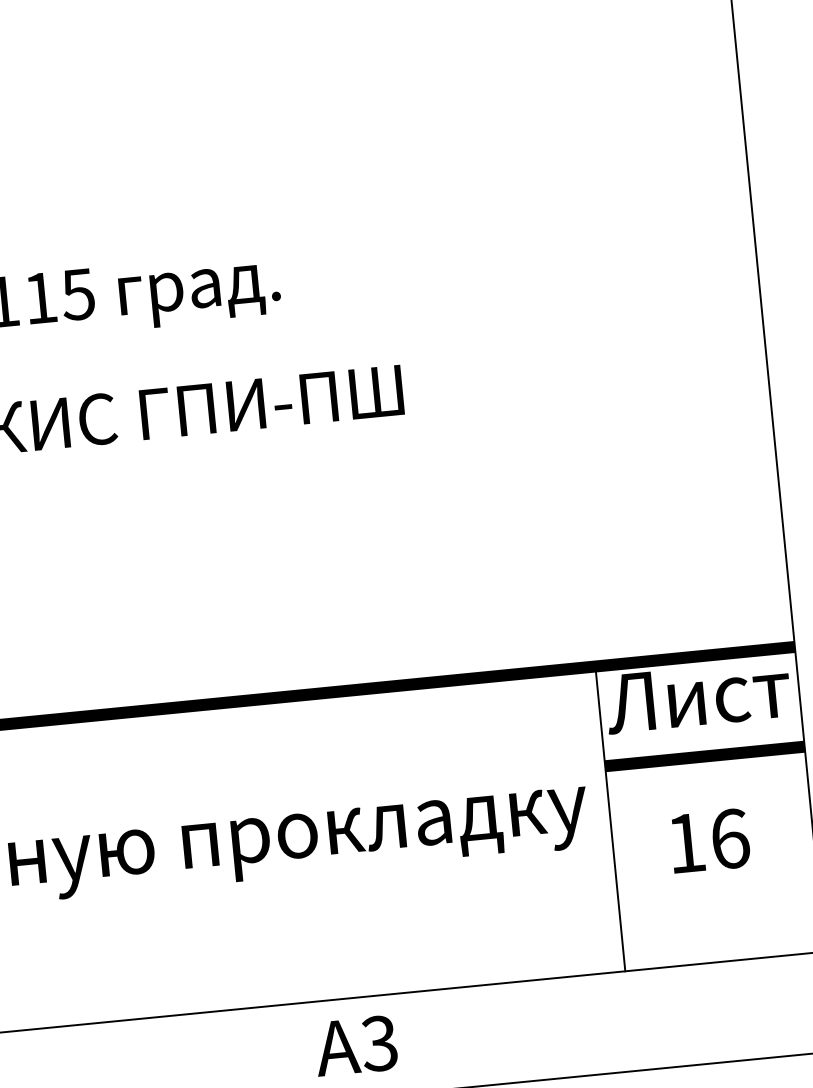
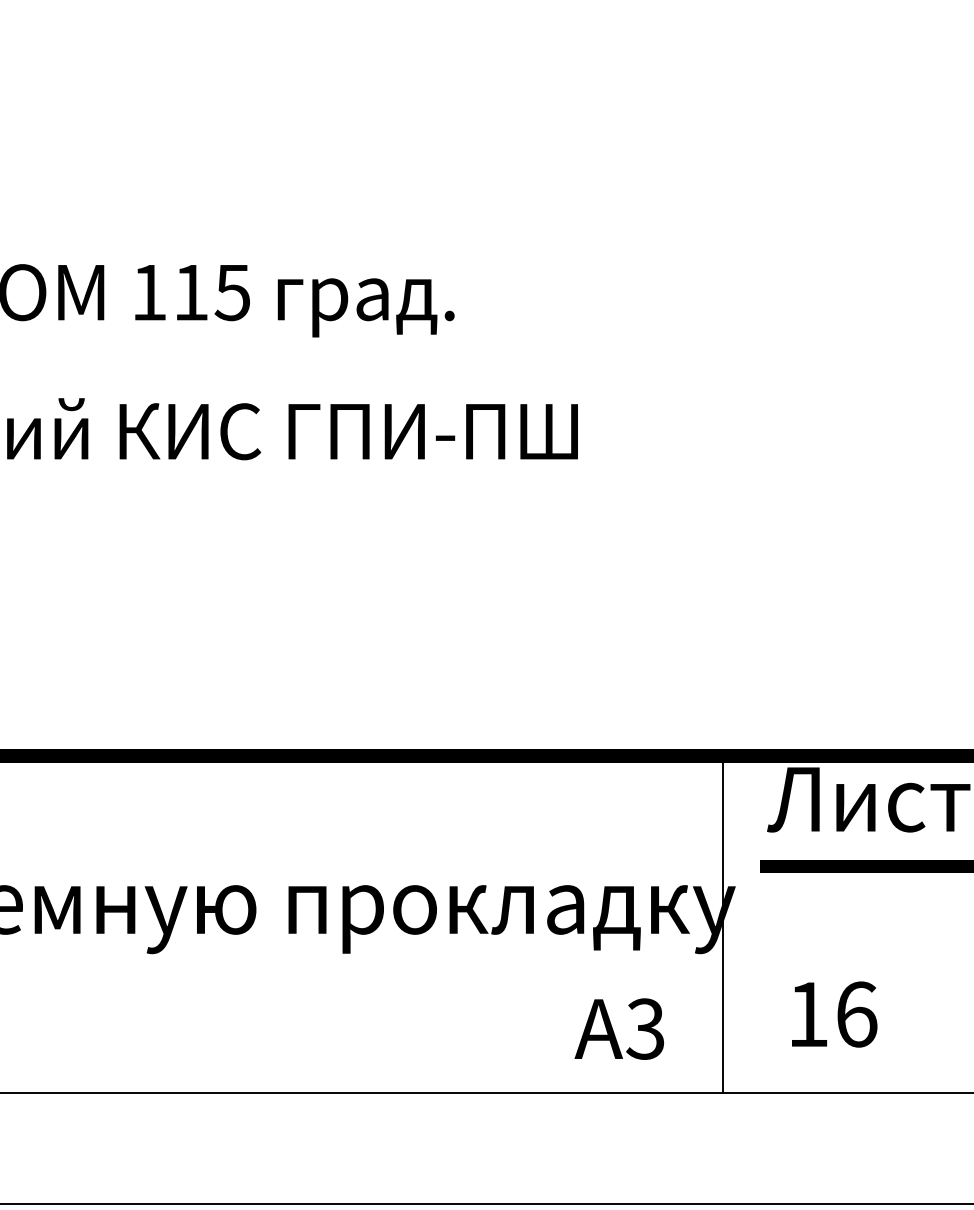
line: (610, 818) -> (722, 924), moved
text: (710, 840) -> (834, 1014), moved
text: (355, 1045) -> (618, 1028), moved

